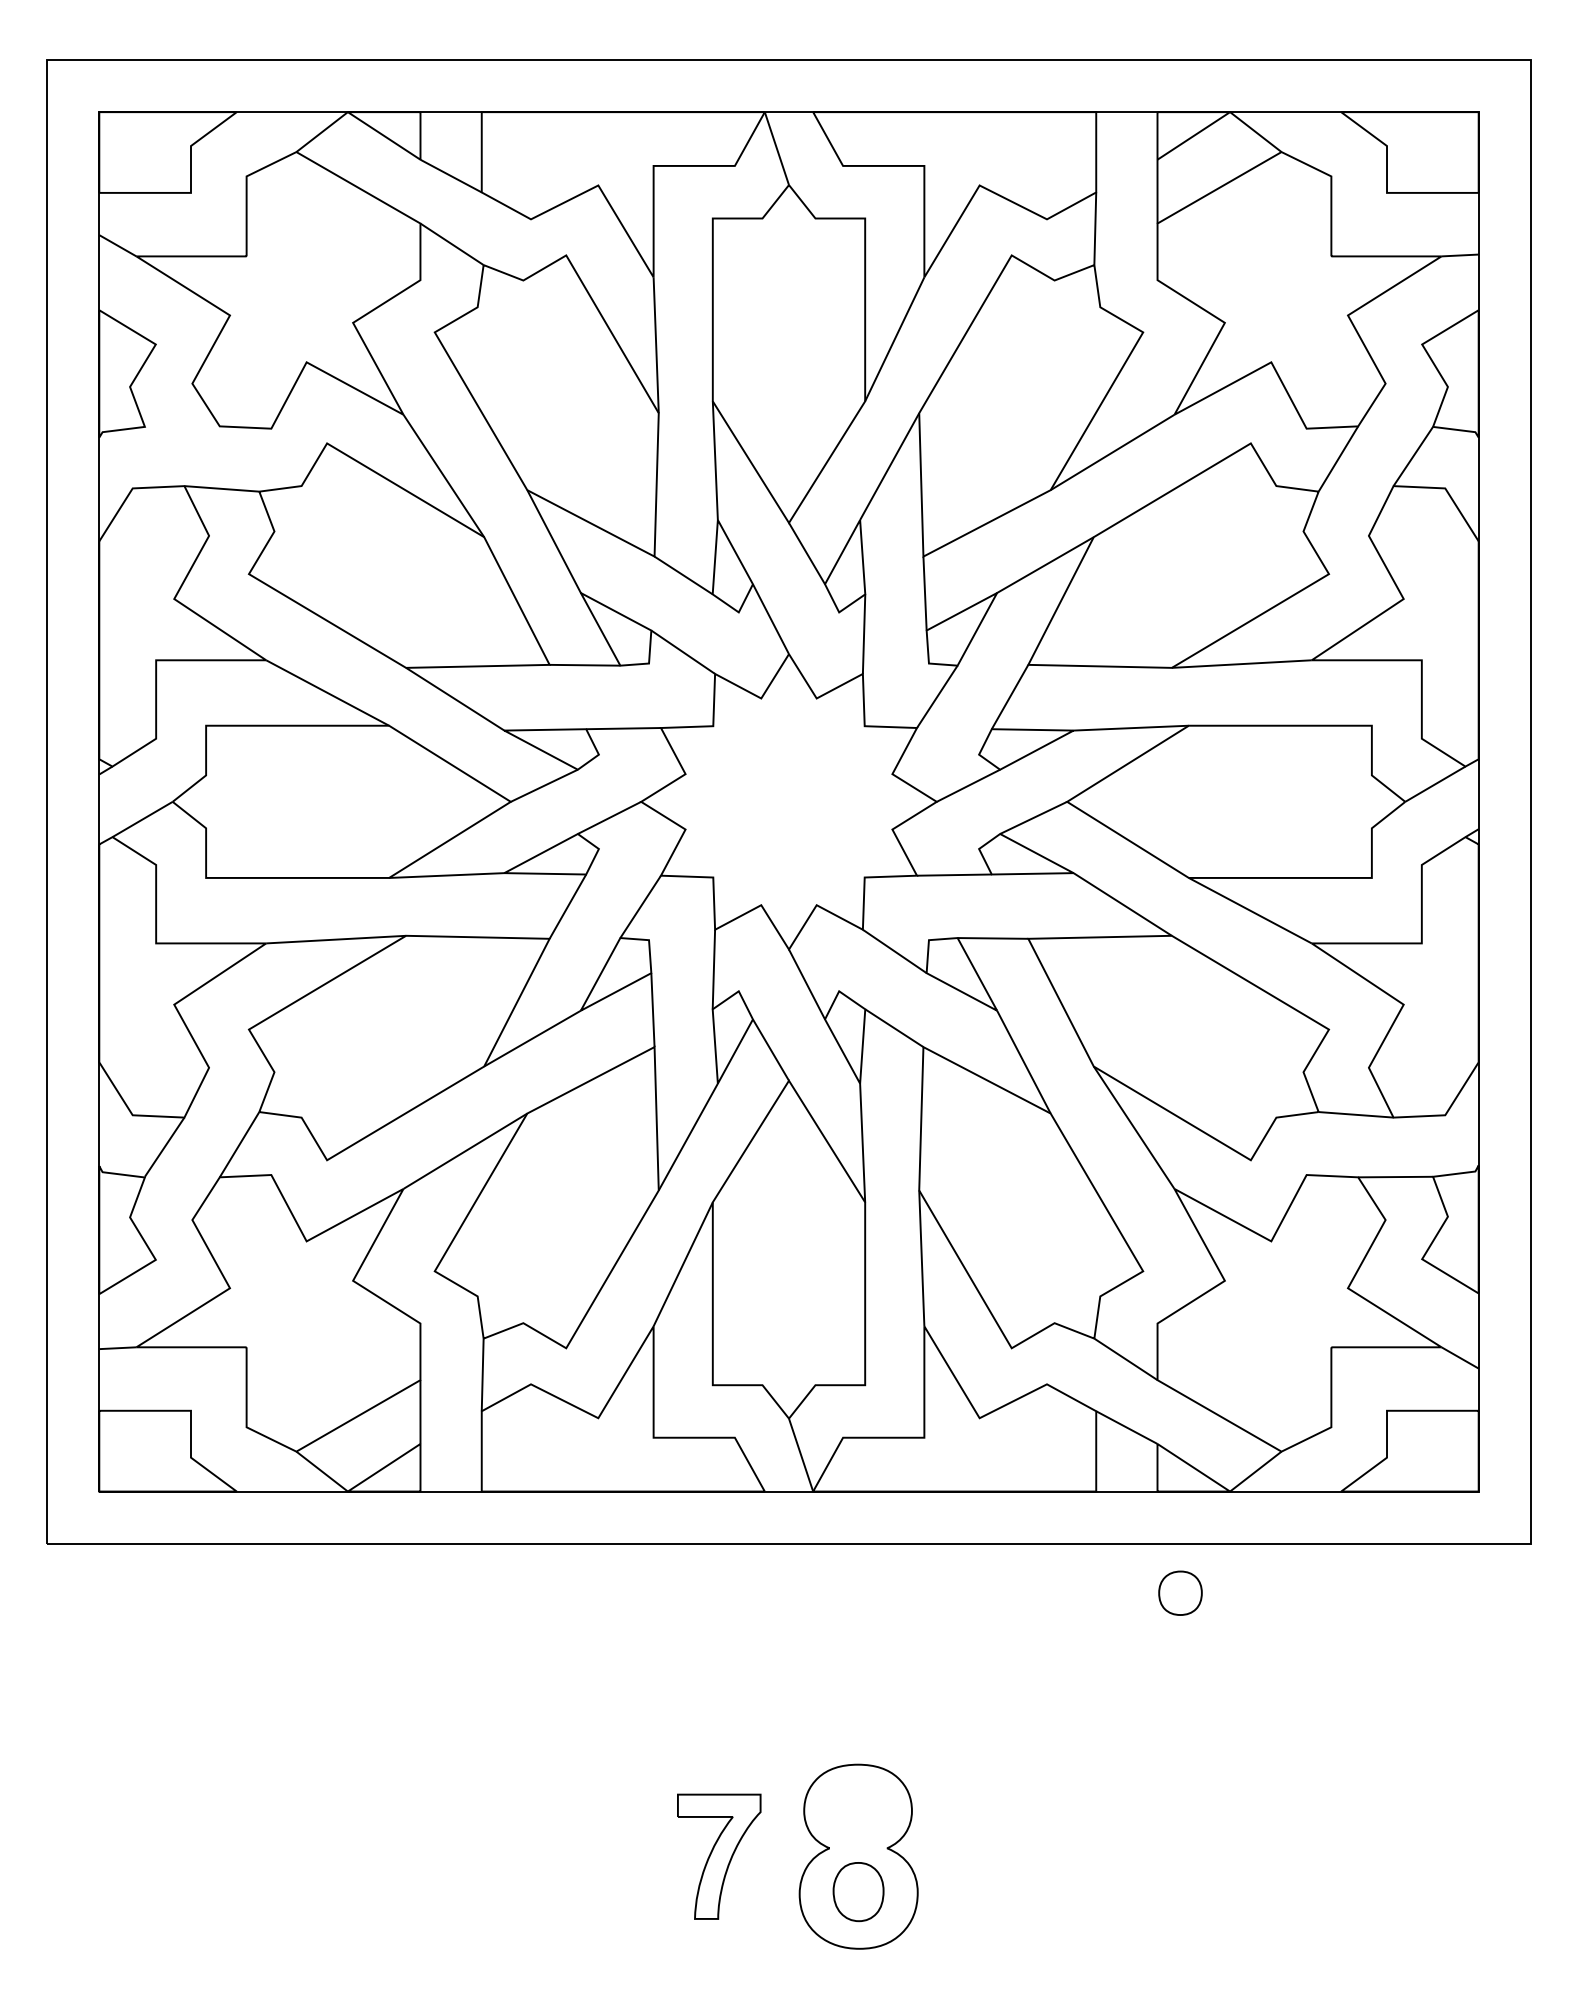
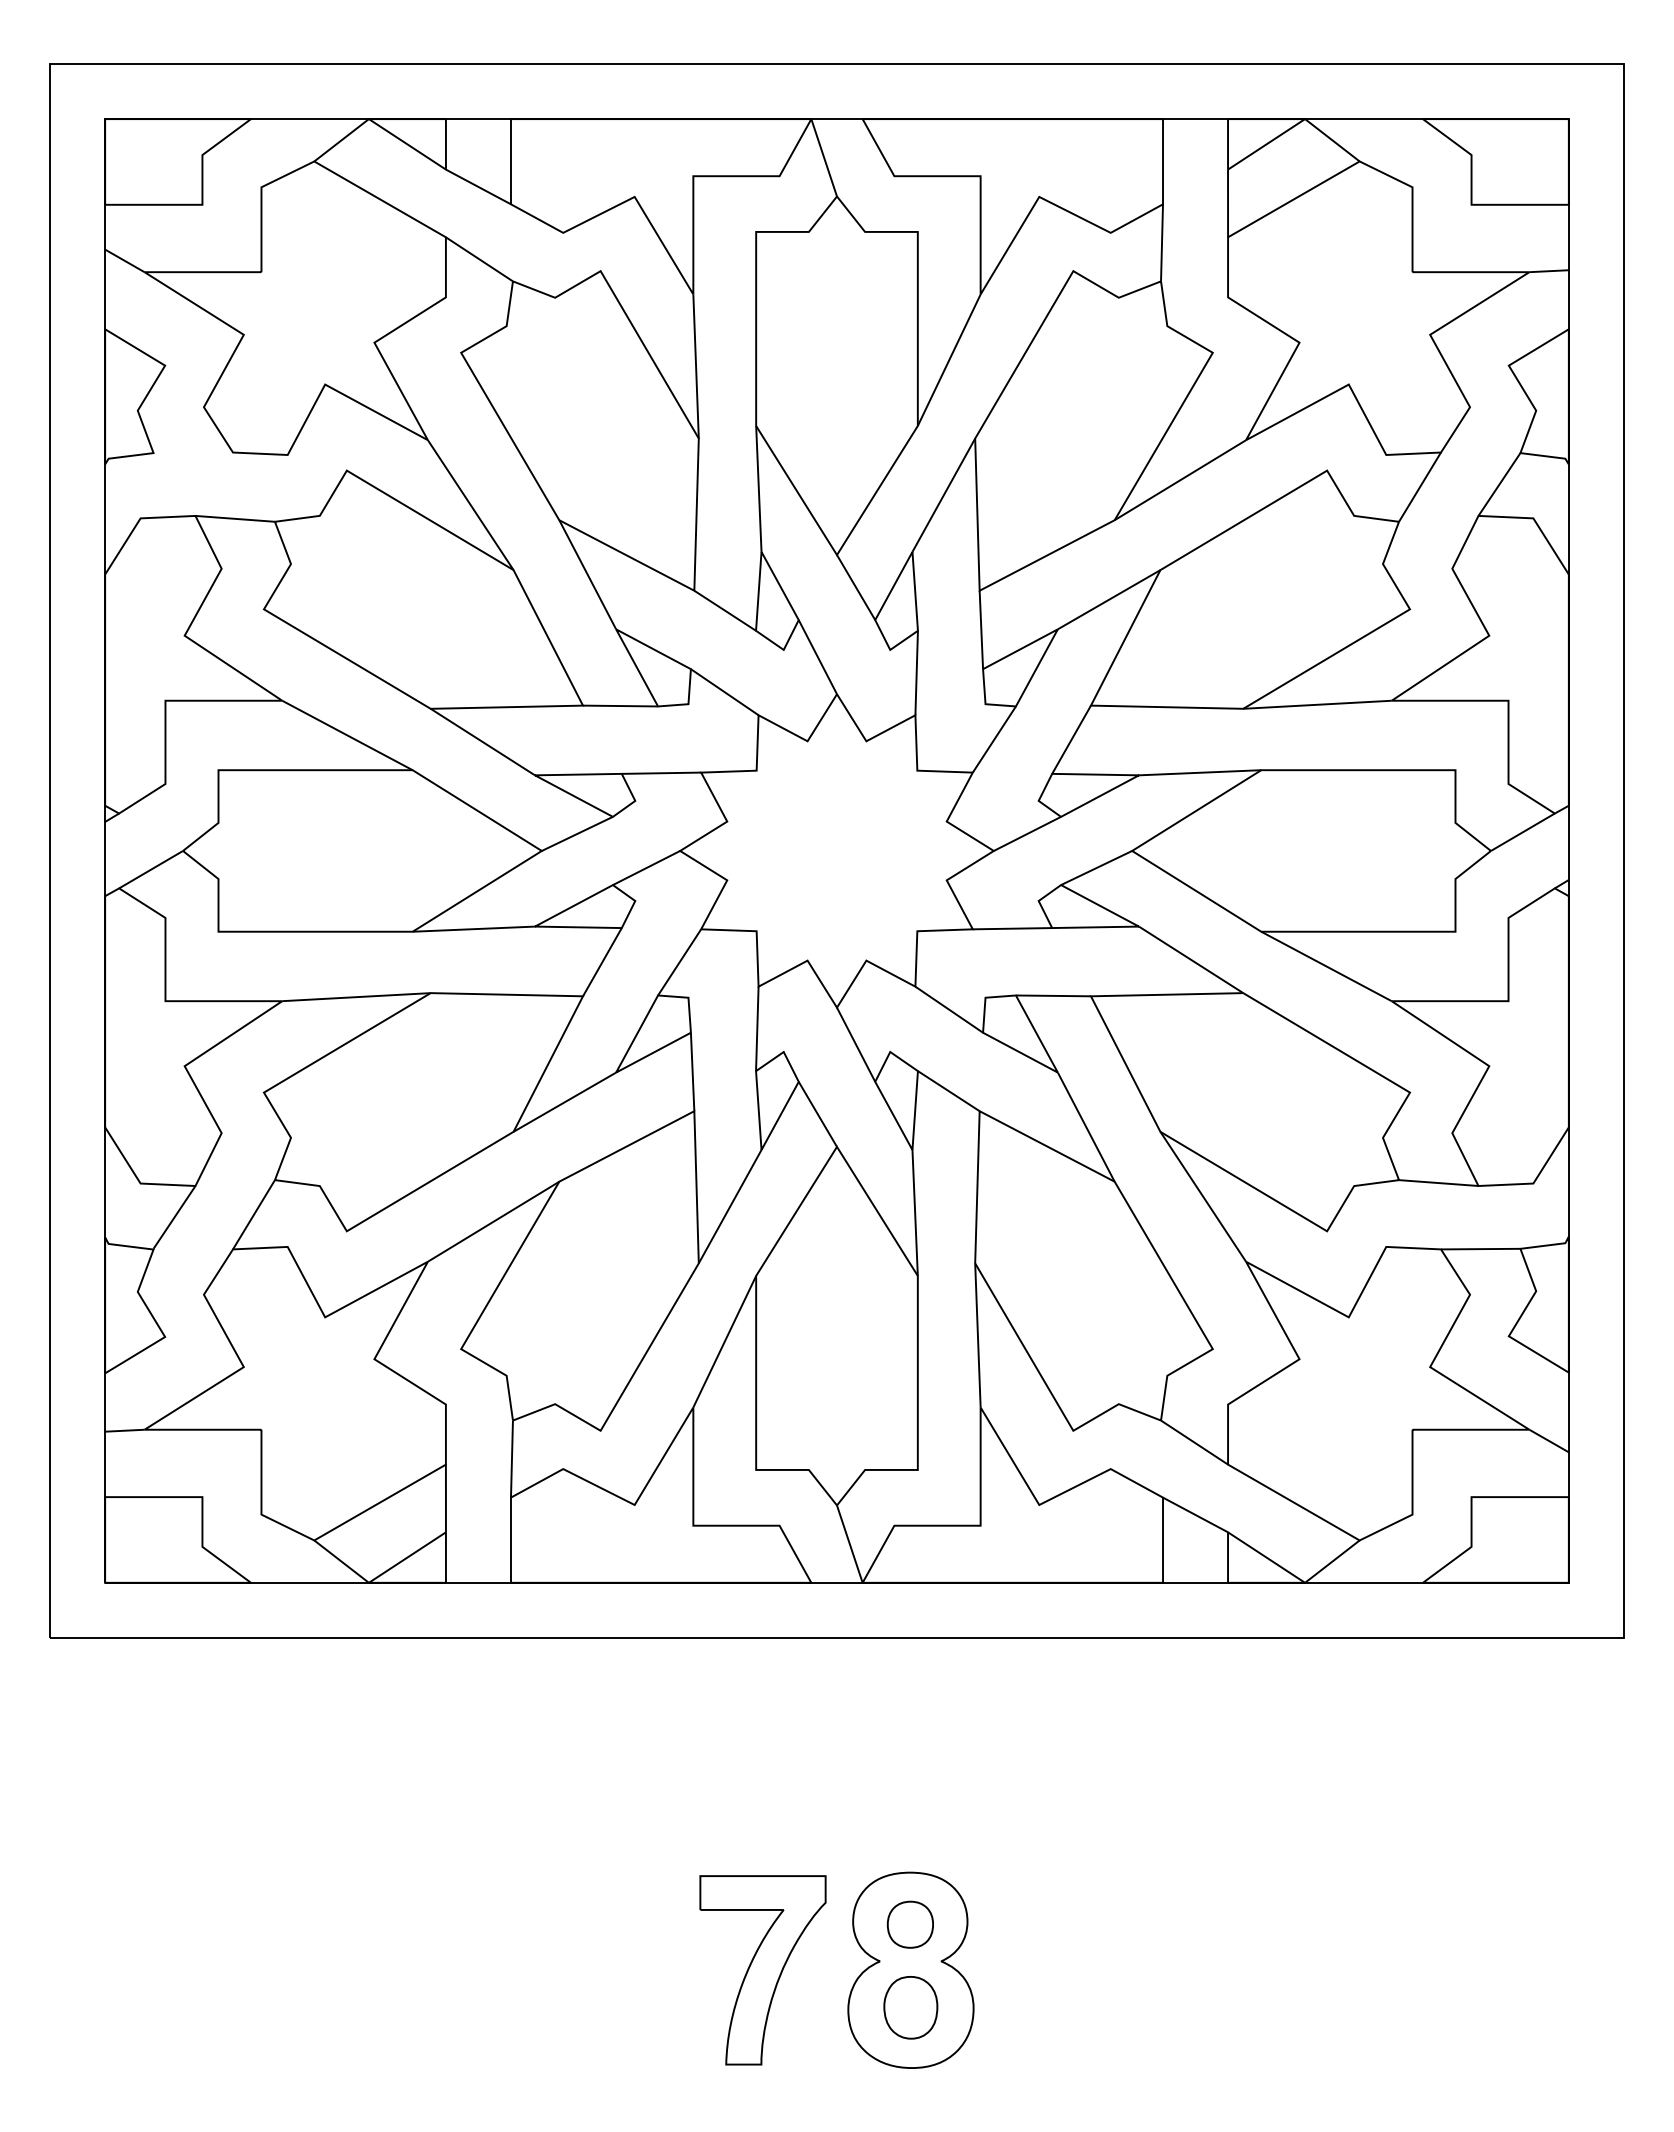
part: (1179, 1593) -> (909, 1924), moved
part: (718, 1856) -> (762, 1970), size x1.43

